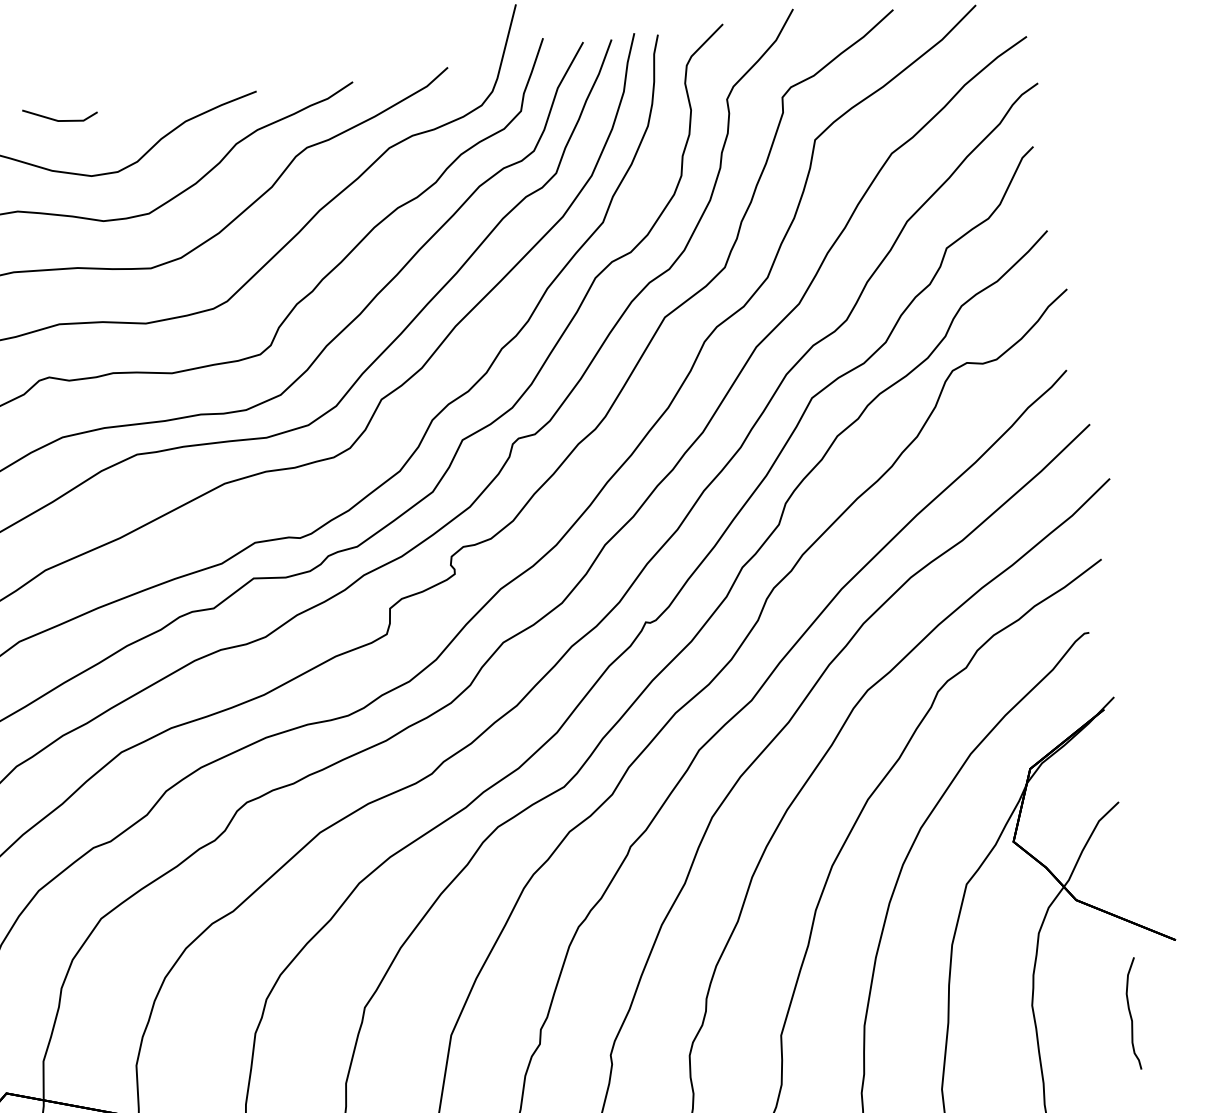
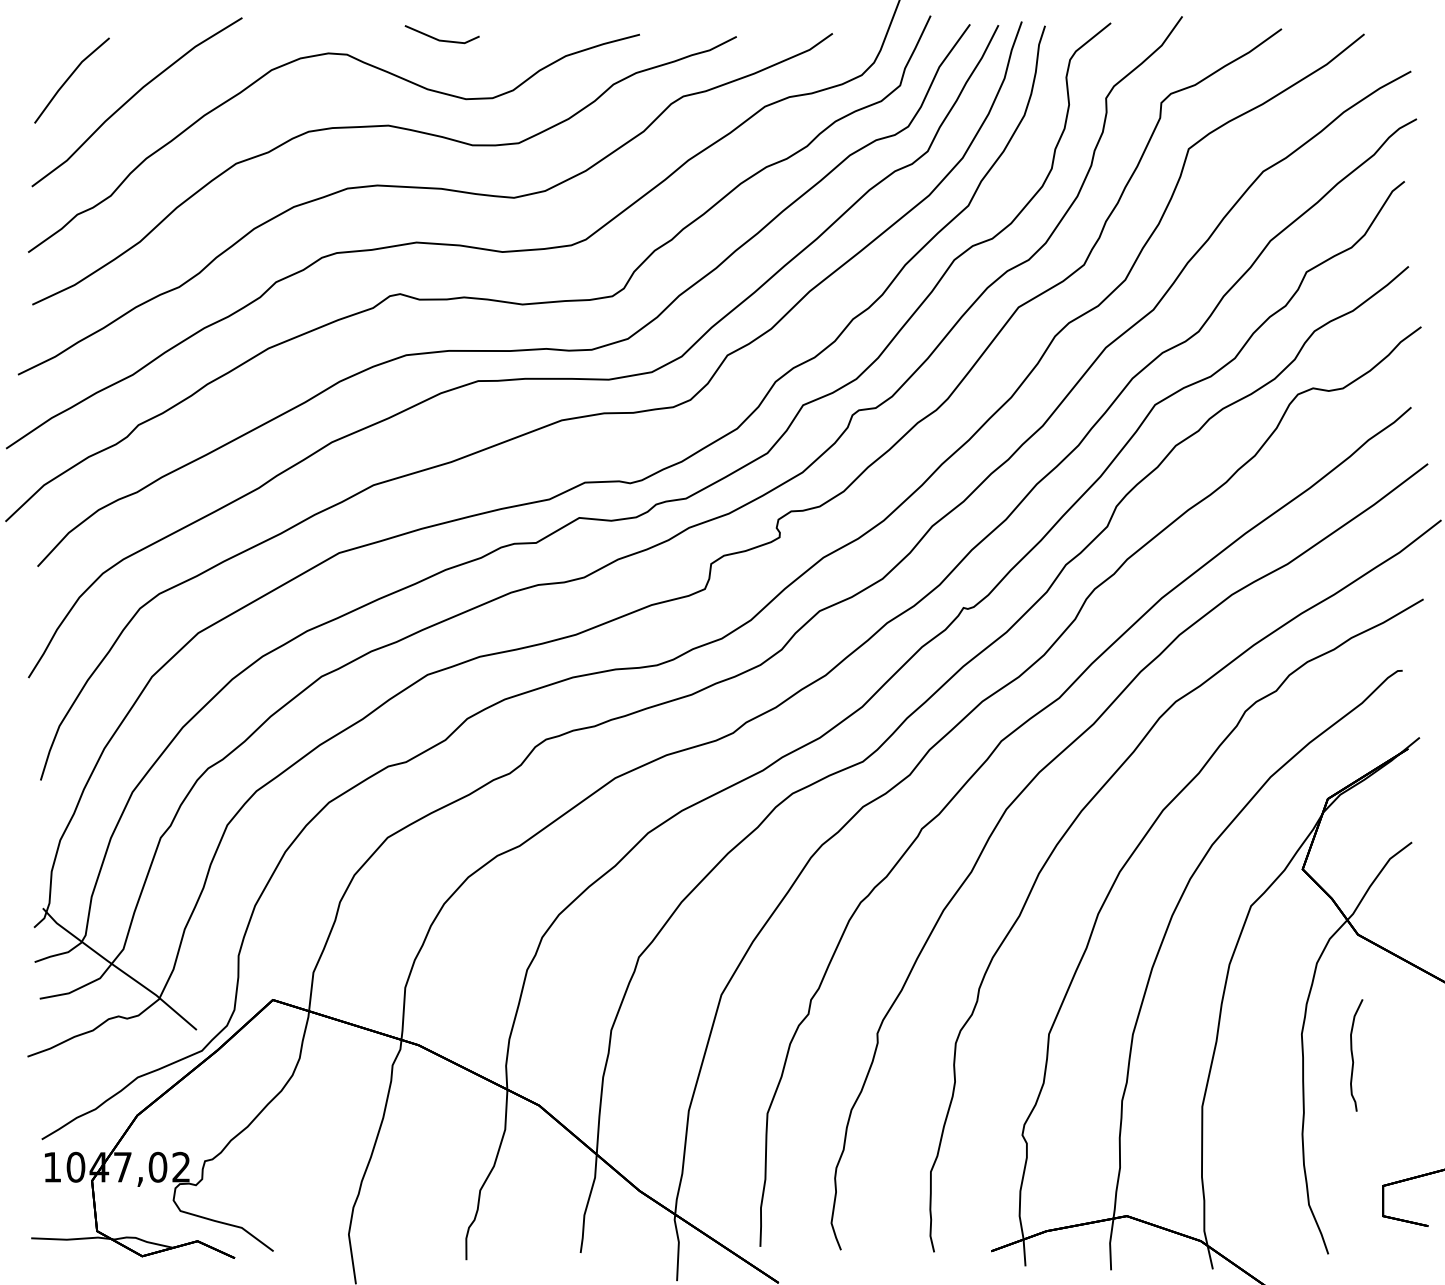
curve: (1131, 1014) -> (1353, 1055), moved

